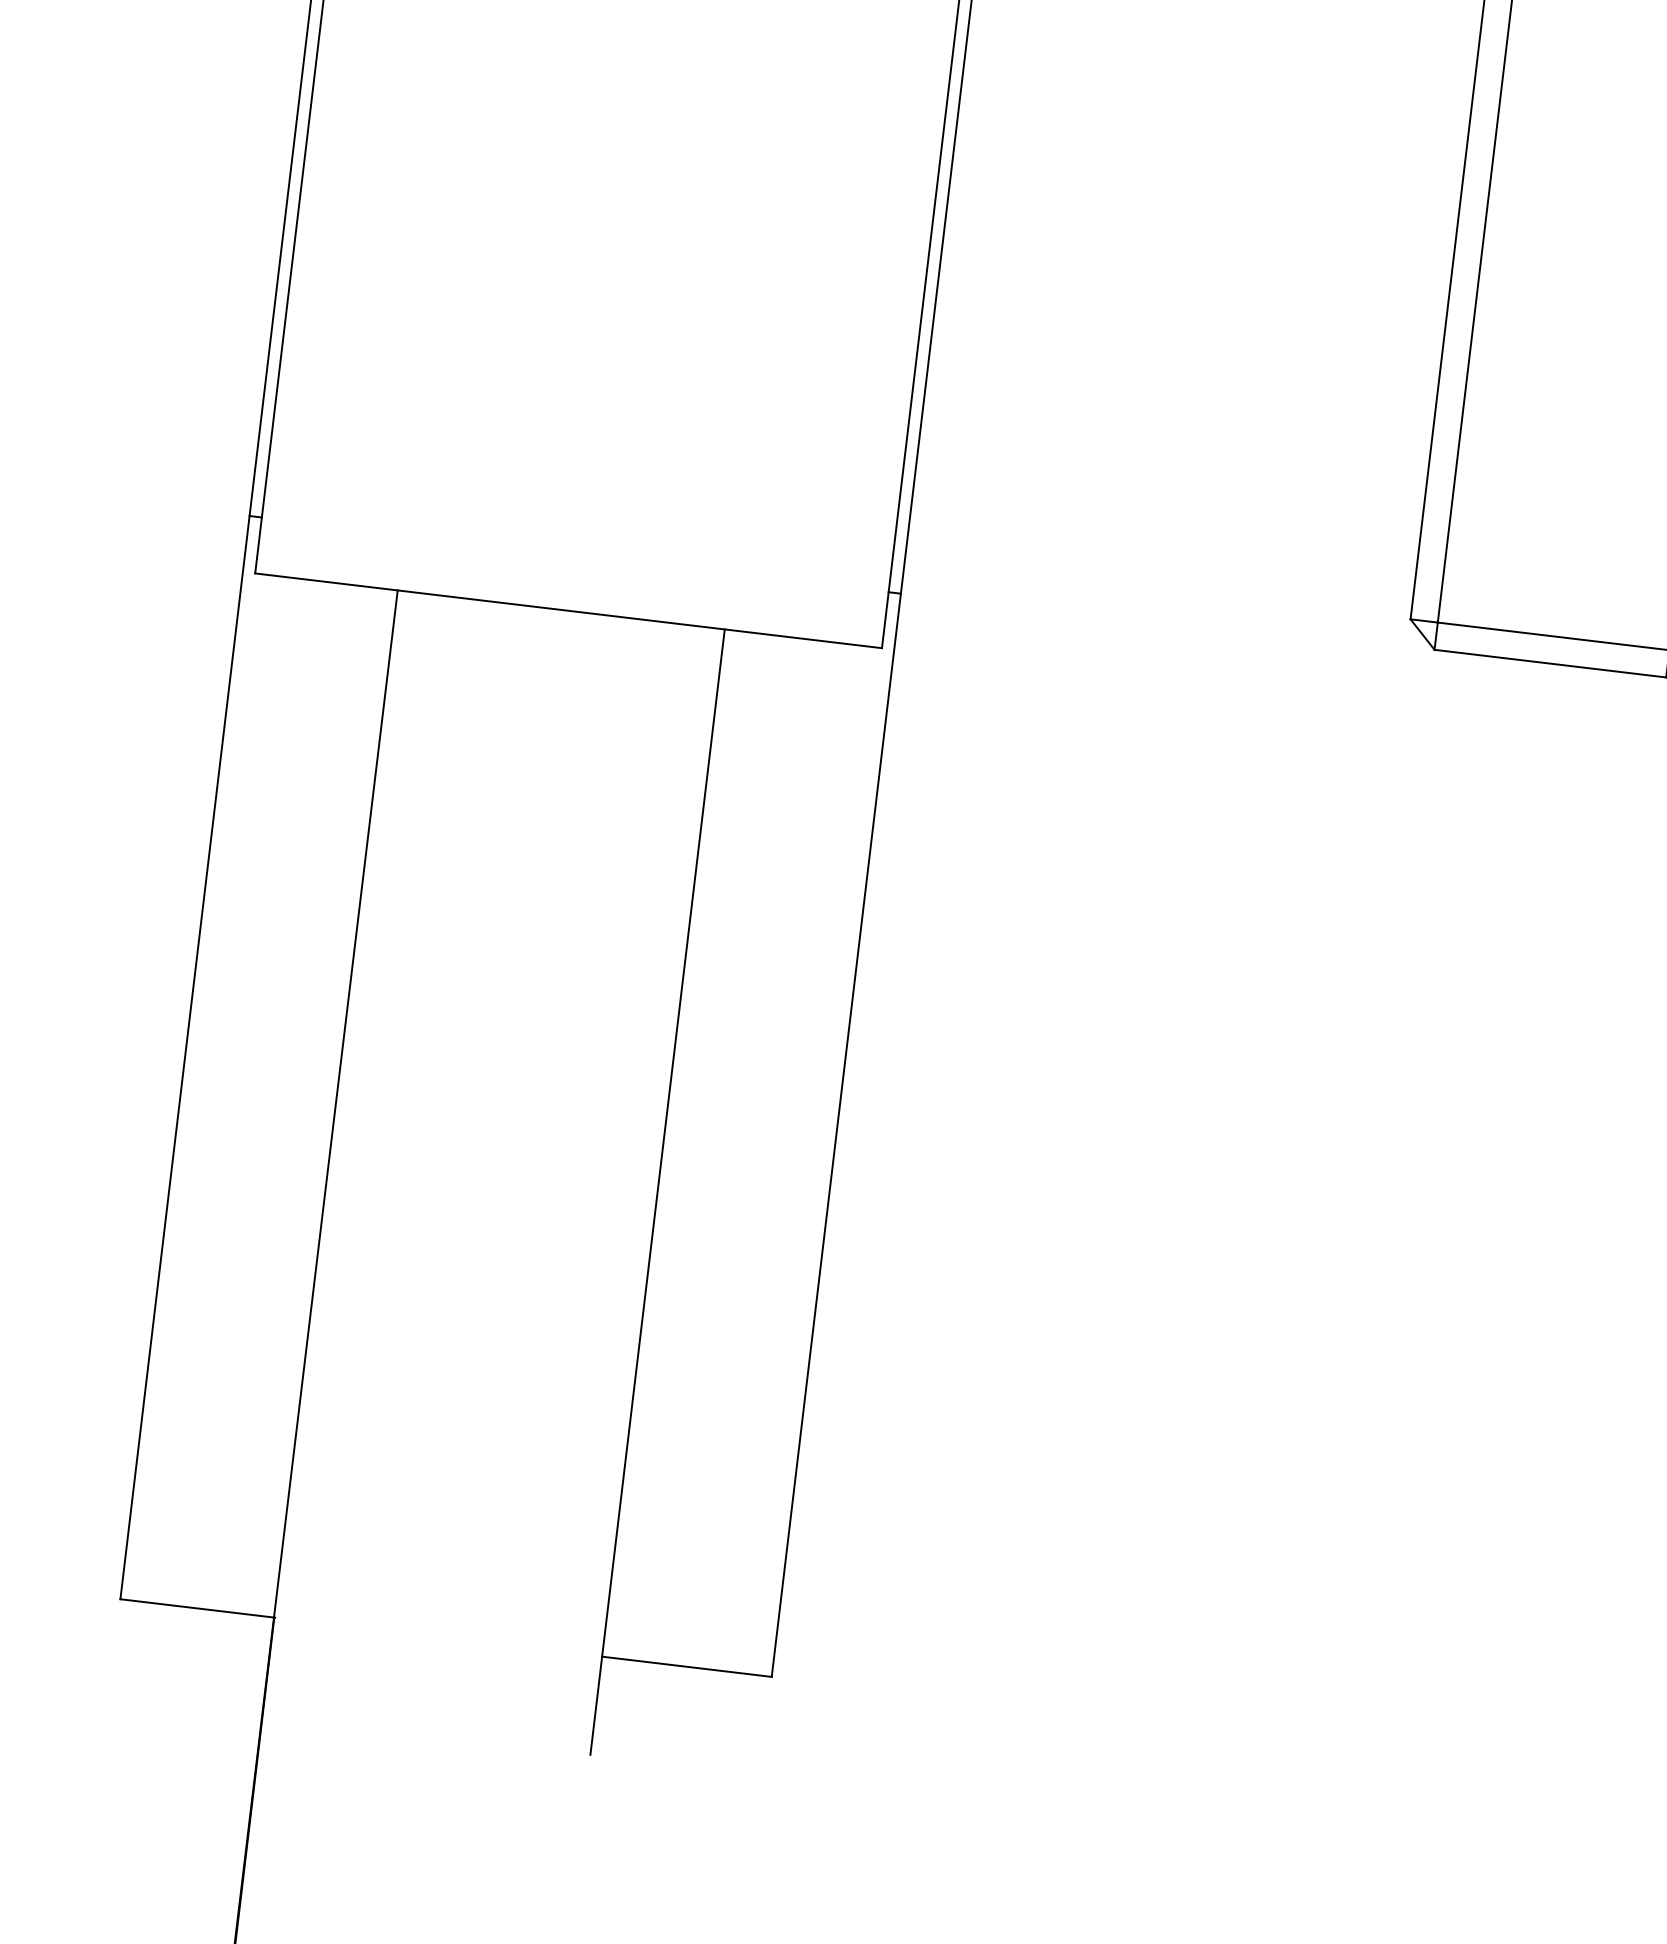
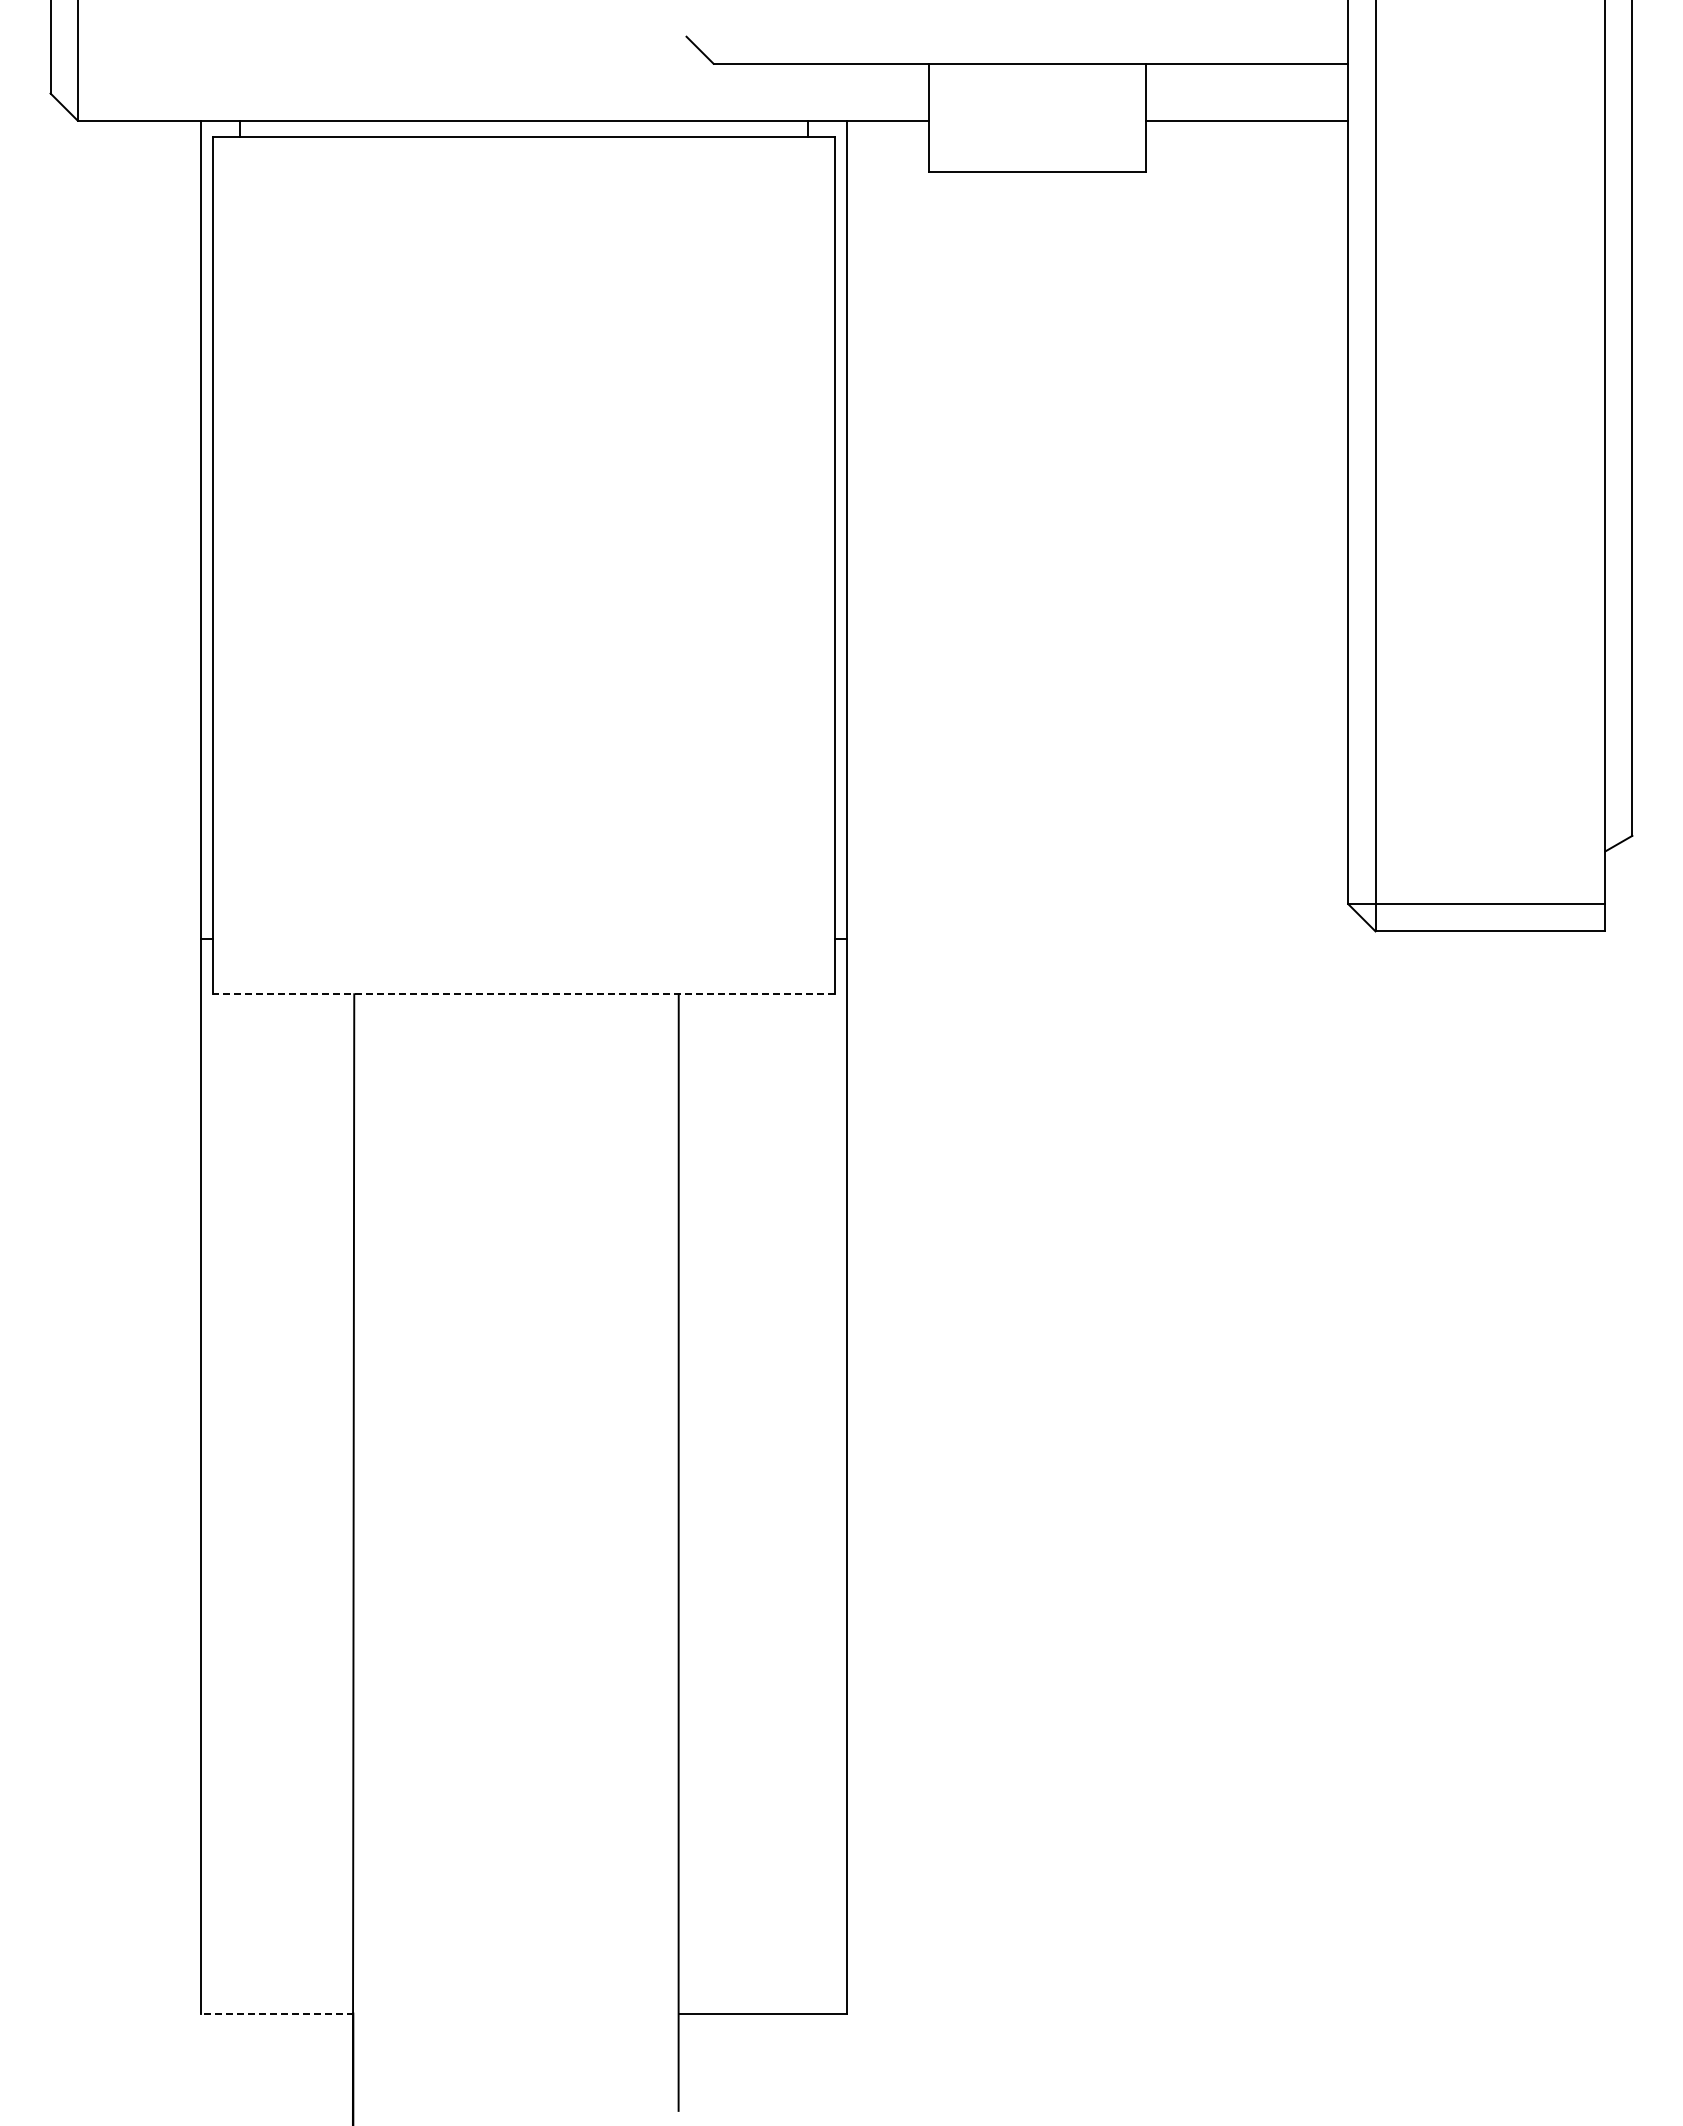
line: (568, 611) -> (523, 994), solid -> dashed
line: (197, 1608) -> (277, 2013), solid -> dashed

